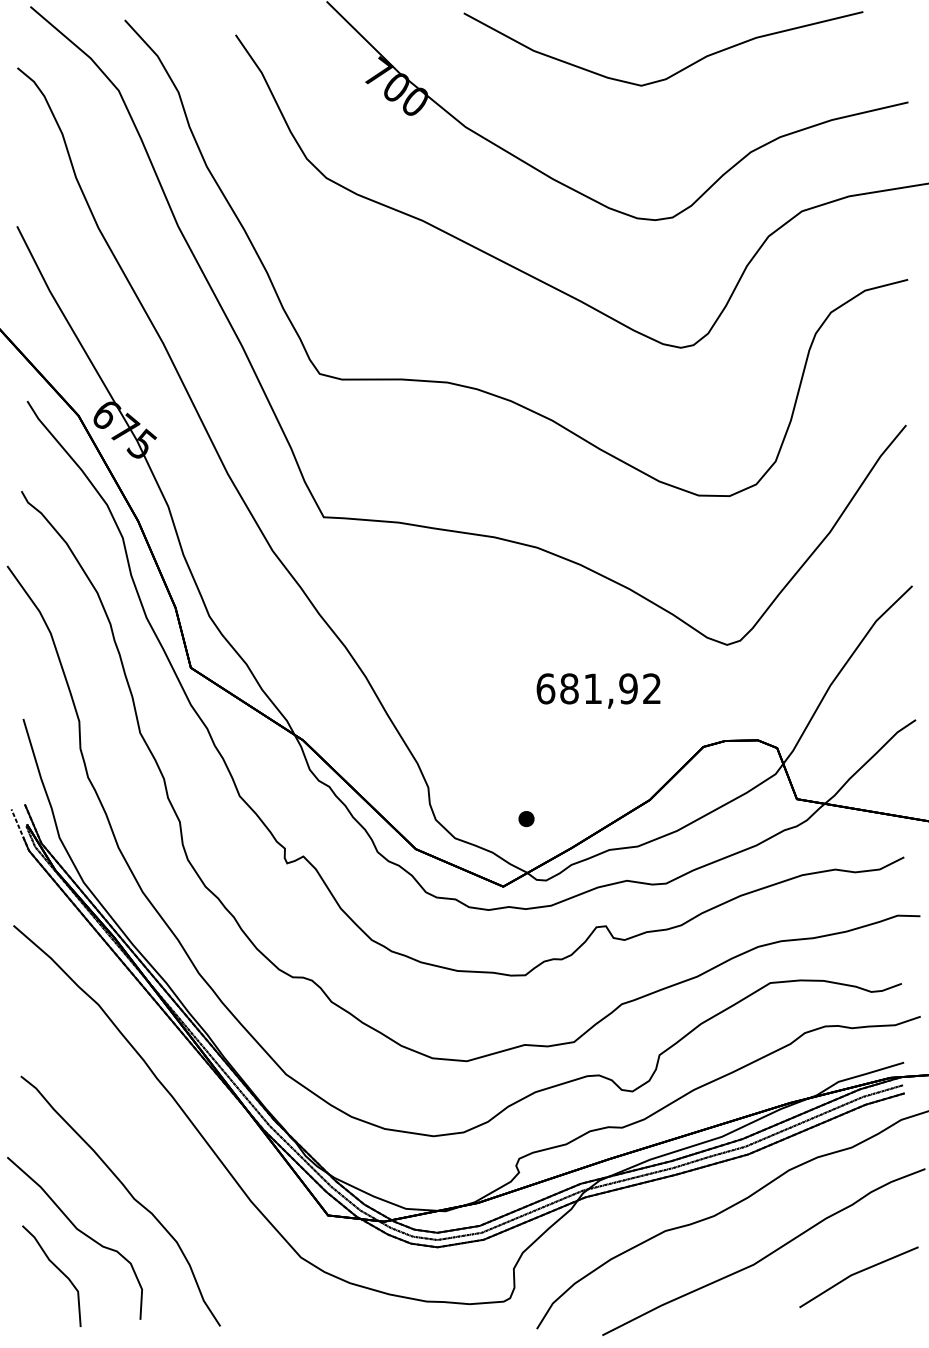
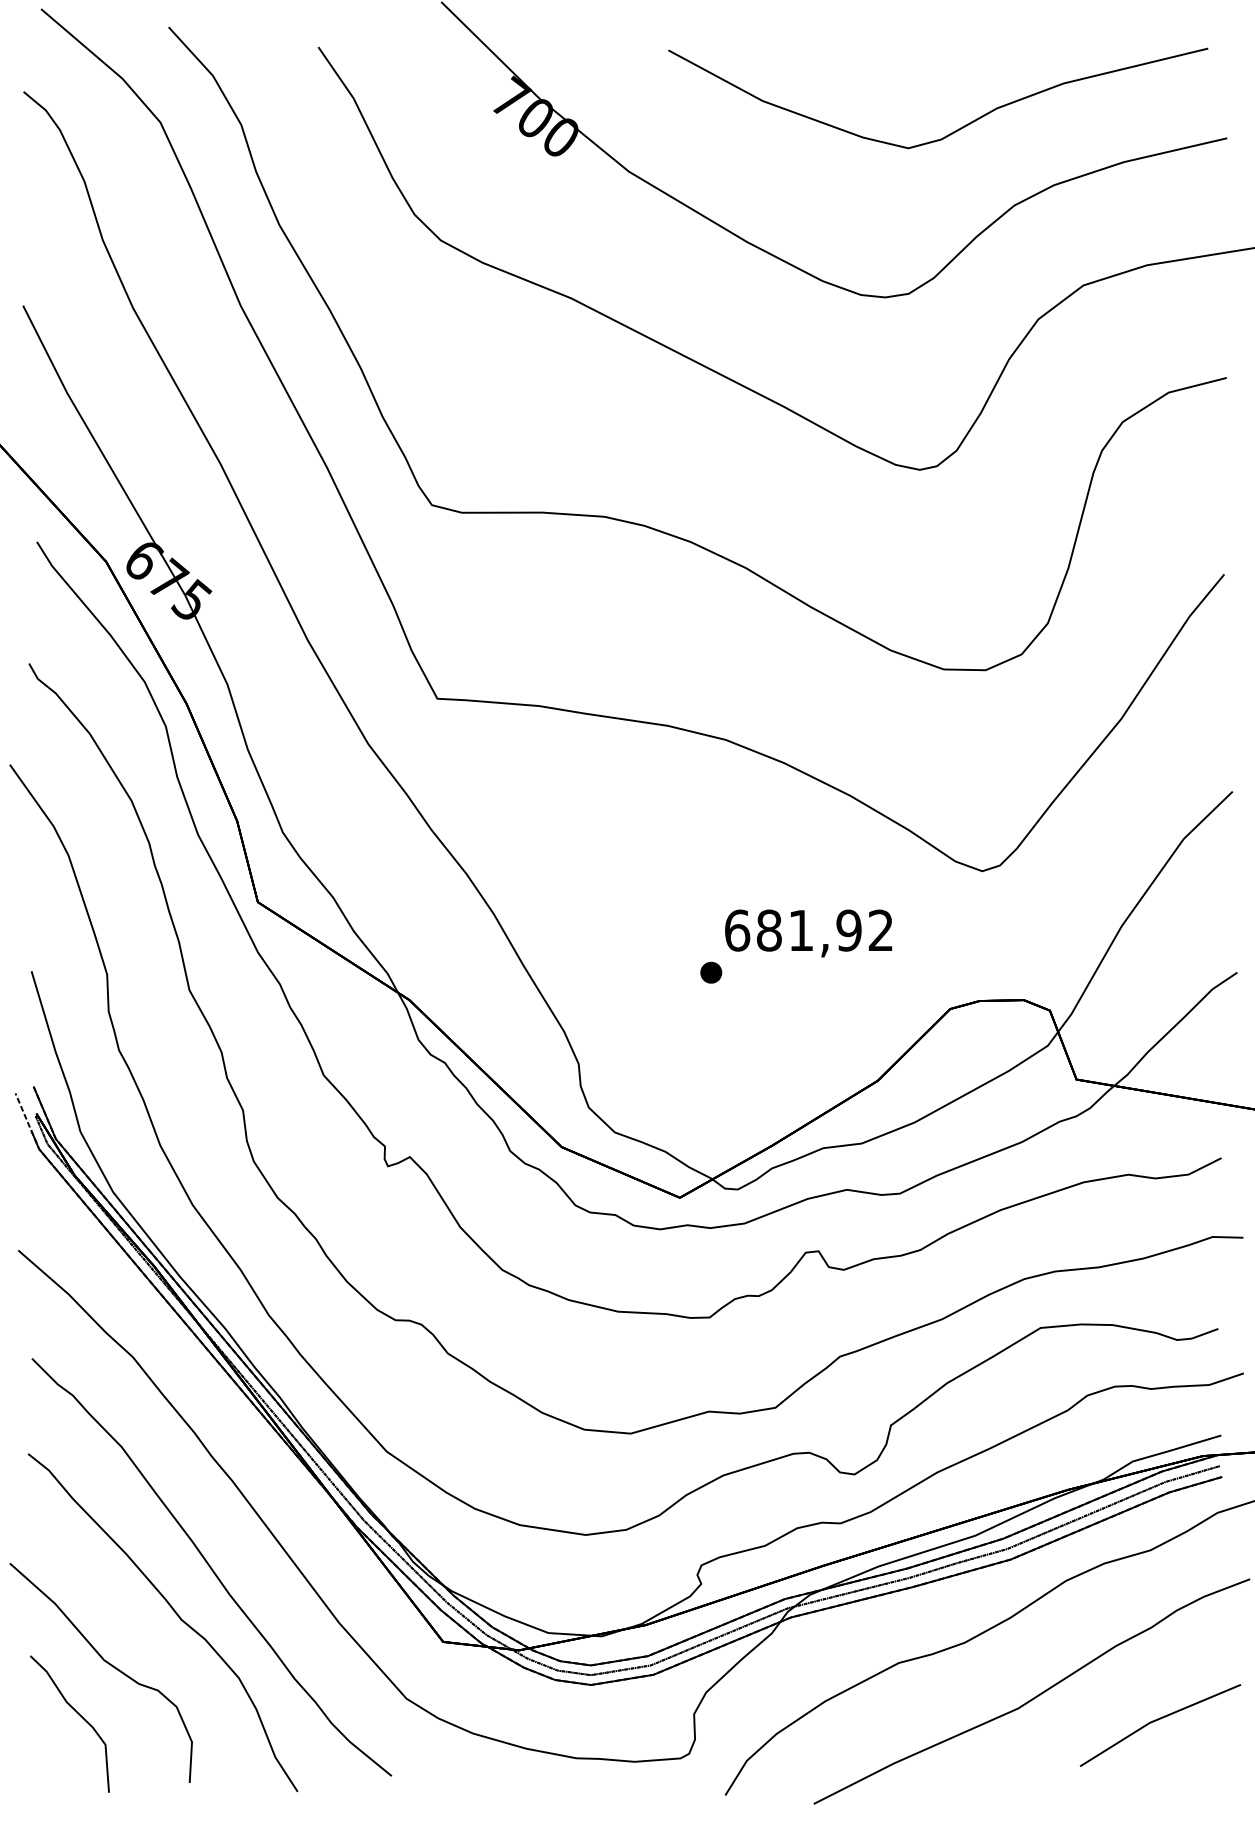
curve: (675, 72) -> (954, 130), moved
part: (526, 818) -> (711, 971), moved
curve: (156, 1160) -> (211, 1567), added

